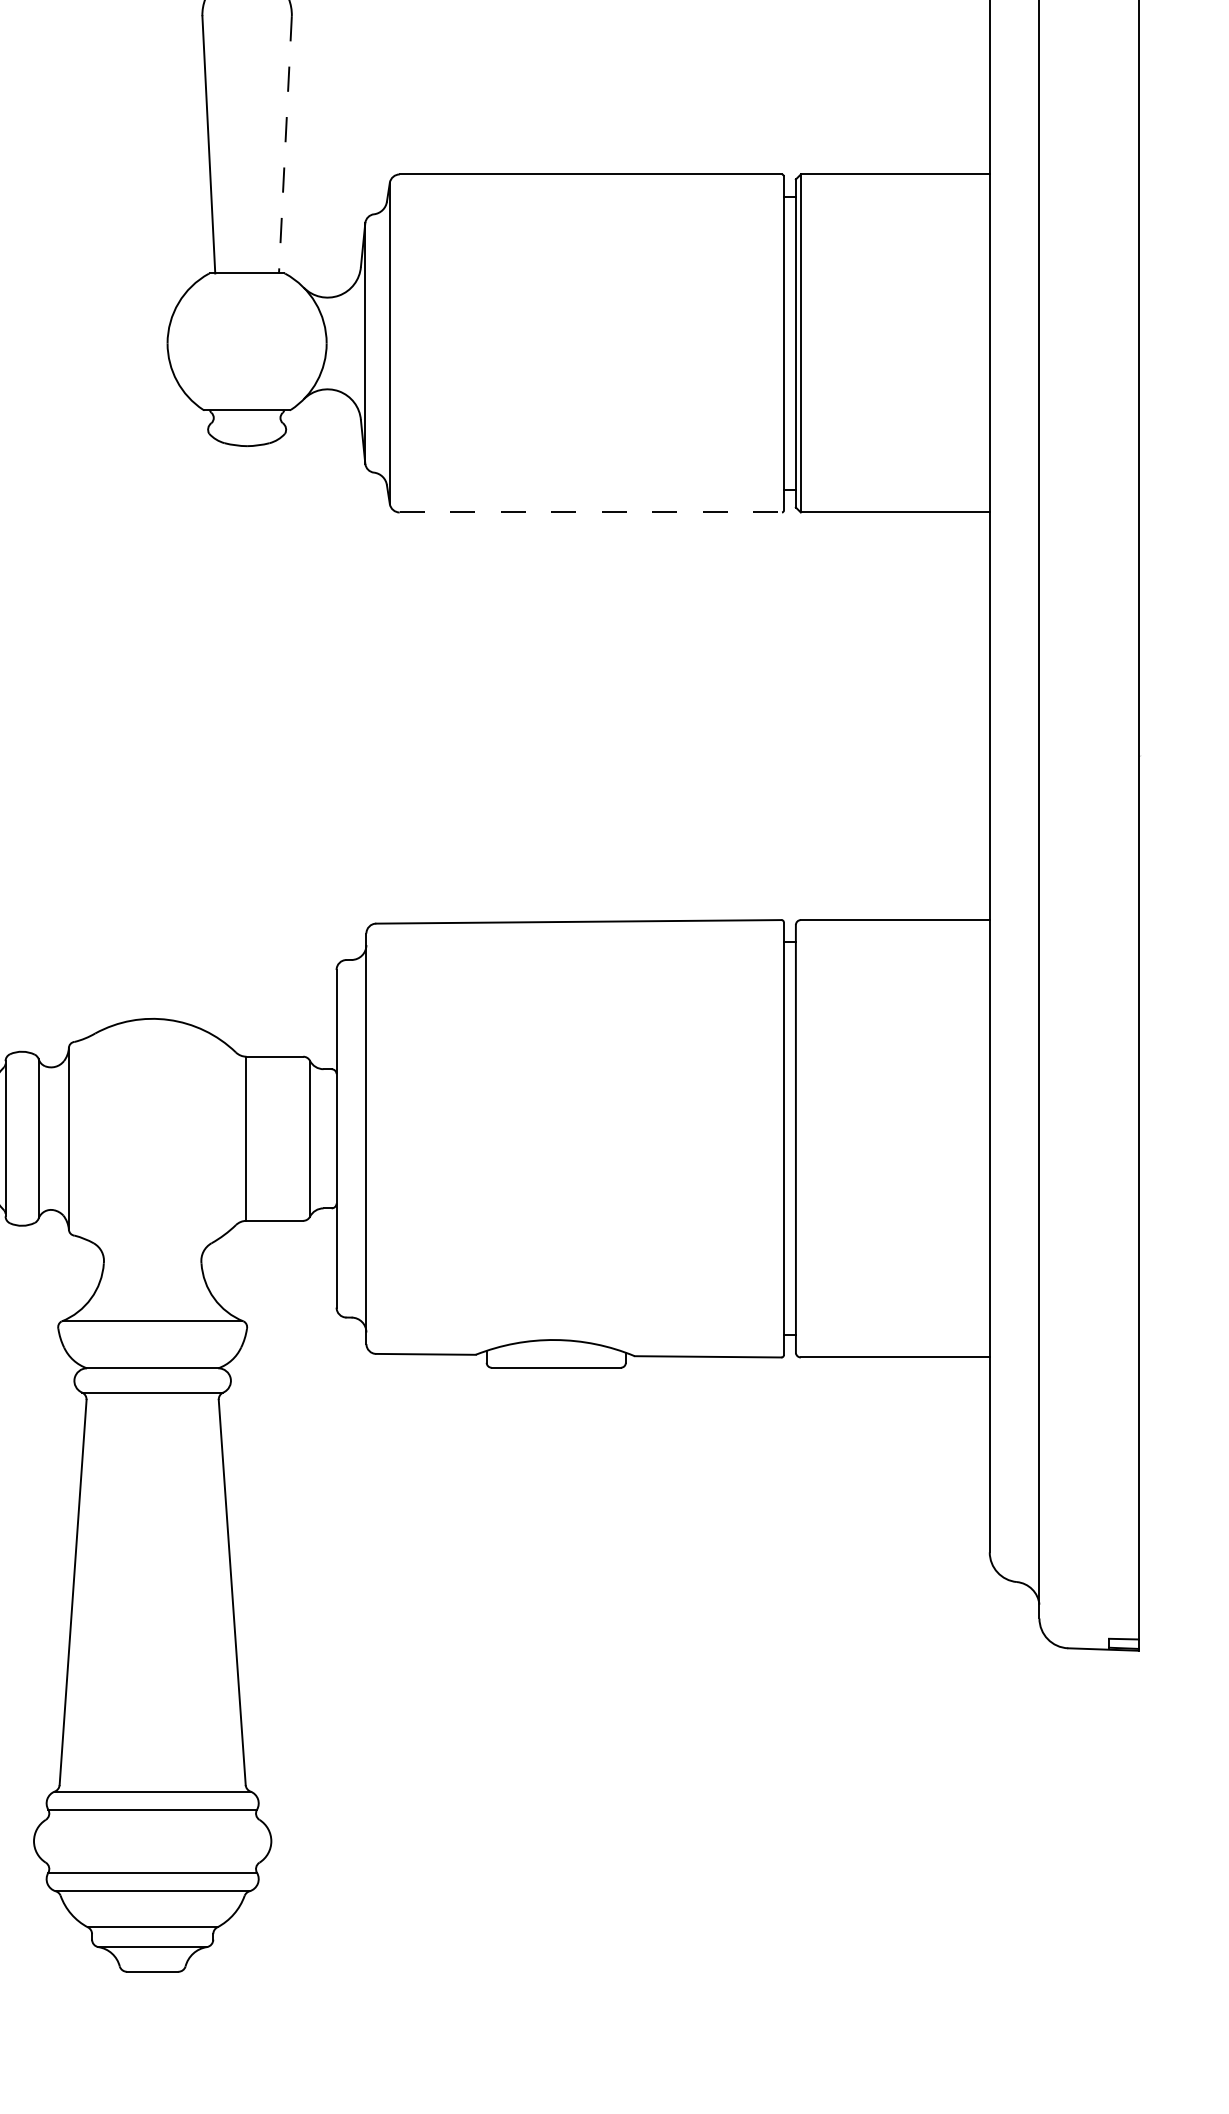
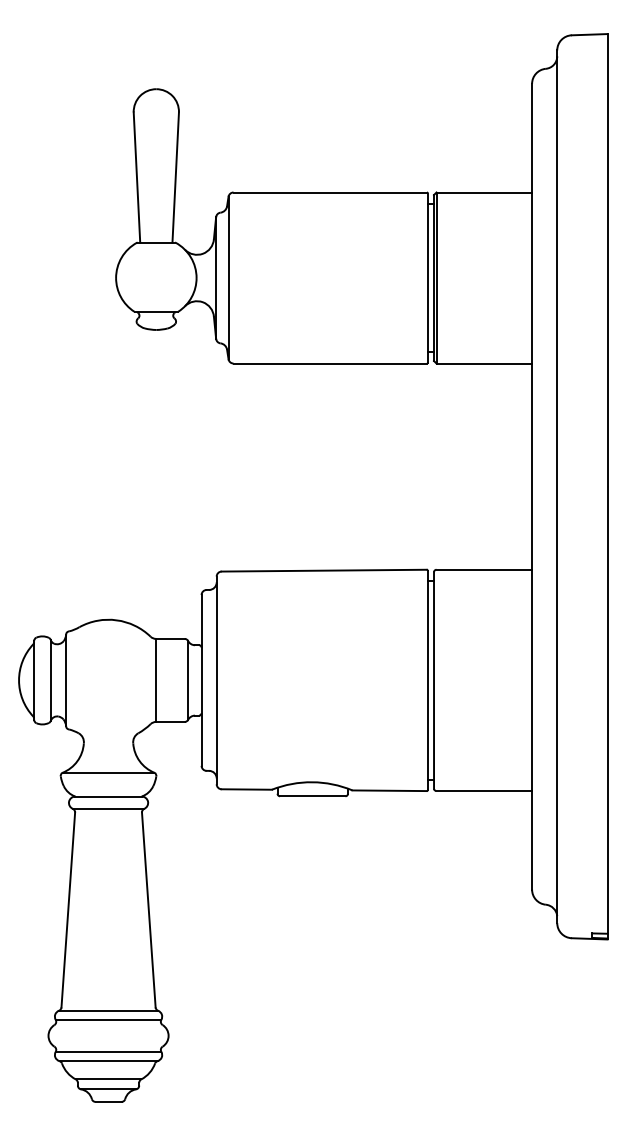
line: (284, 146) -> (175, 178), dashed -> solid
line: (591, 512) -> (330, 363), dashed -> solid

